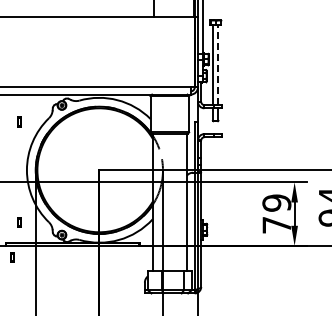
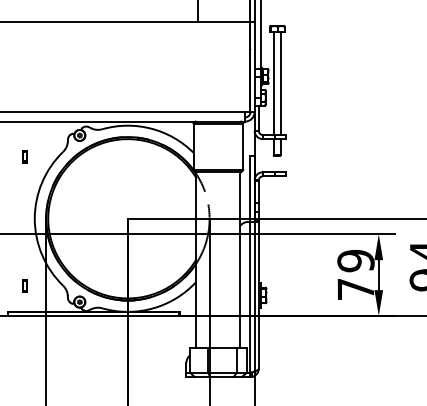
line: (218, 64) -> (280, 82), dashed -> solid
part: (12, 257) -> (16, 330), removed

